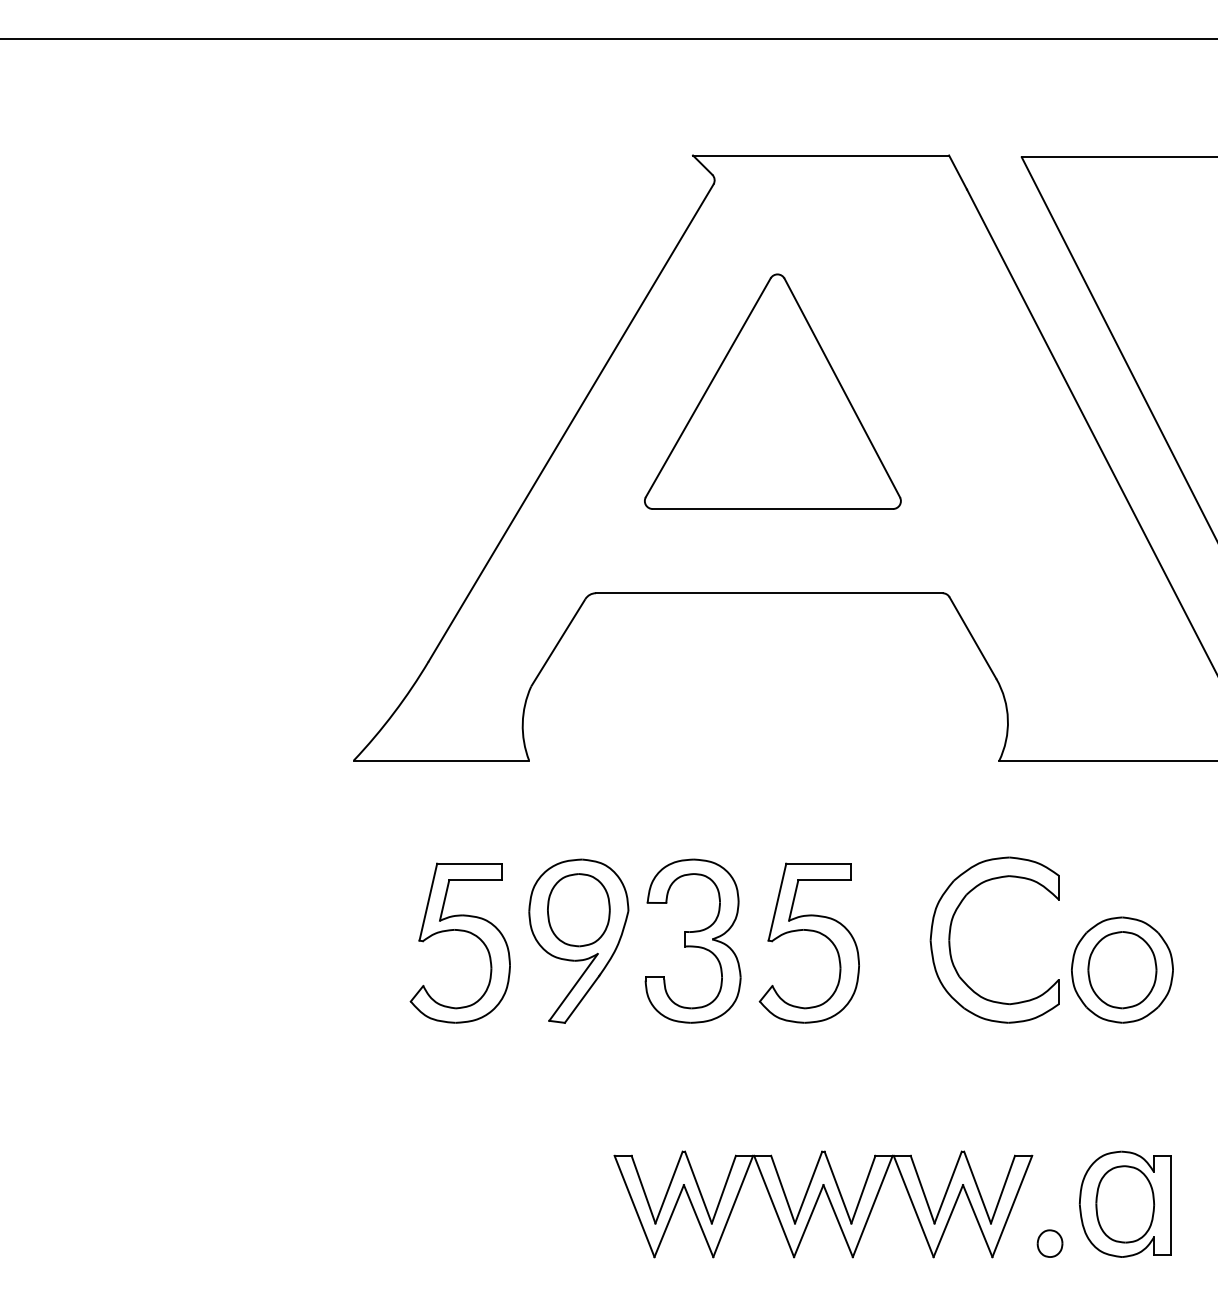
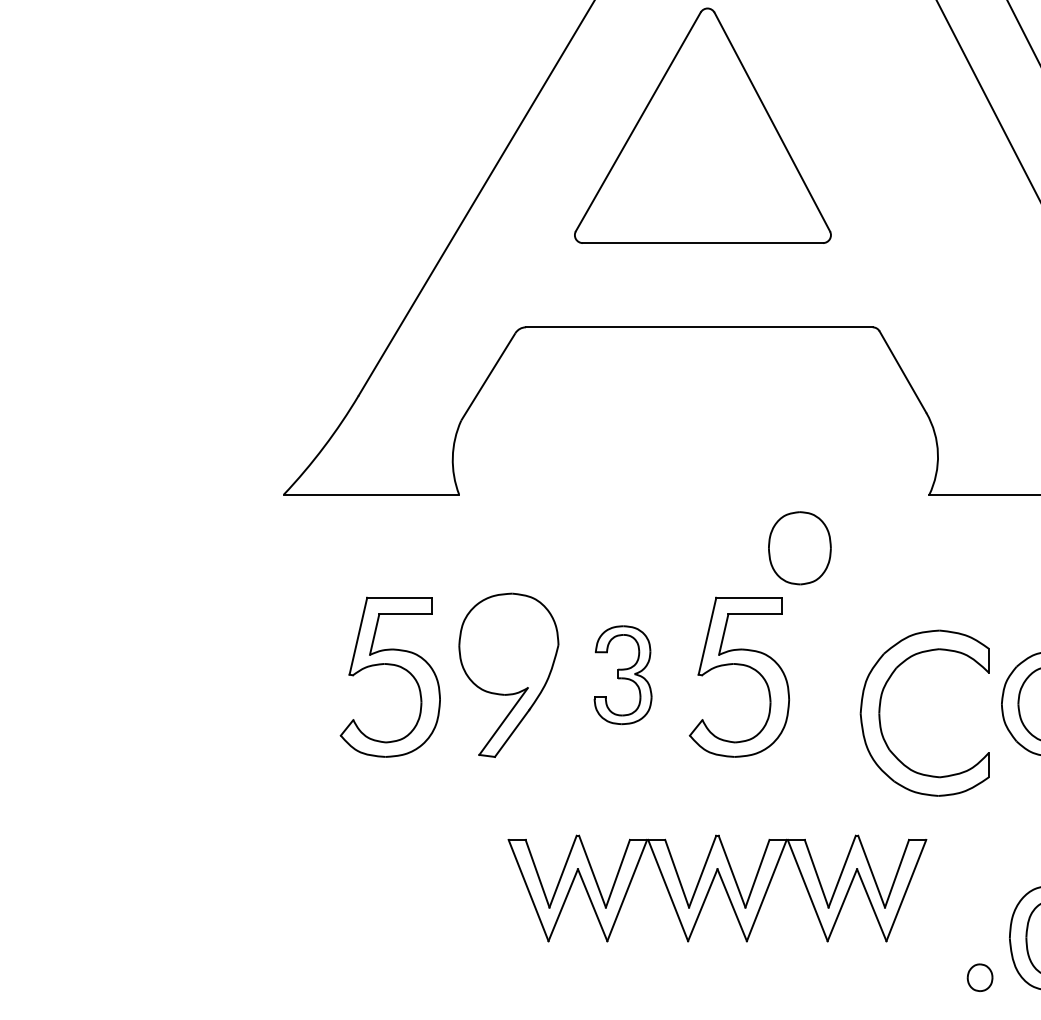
part: (578, 910) -> (799, 548), moved
part: (950, 939) -> (880, 712), moved
part: (692, 940) -> (622, 674), size x0.6
part: (817, 1202) -> (711, 886), moved

